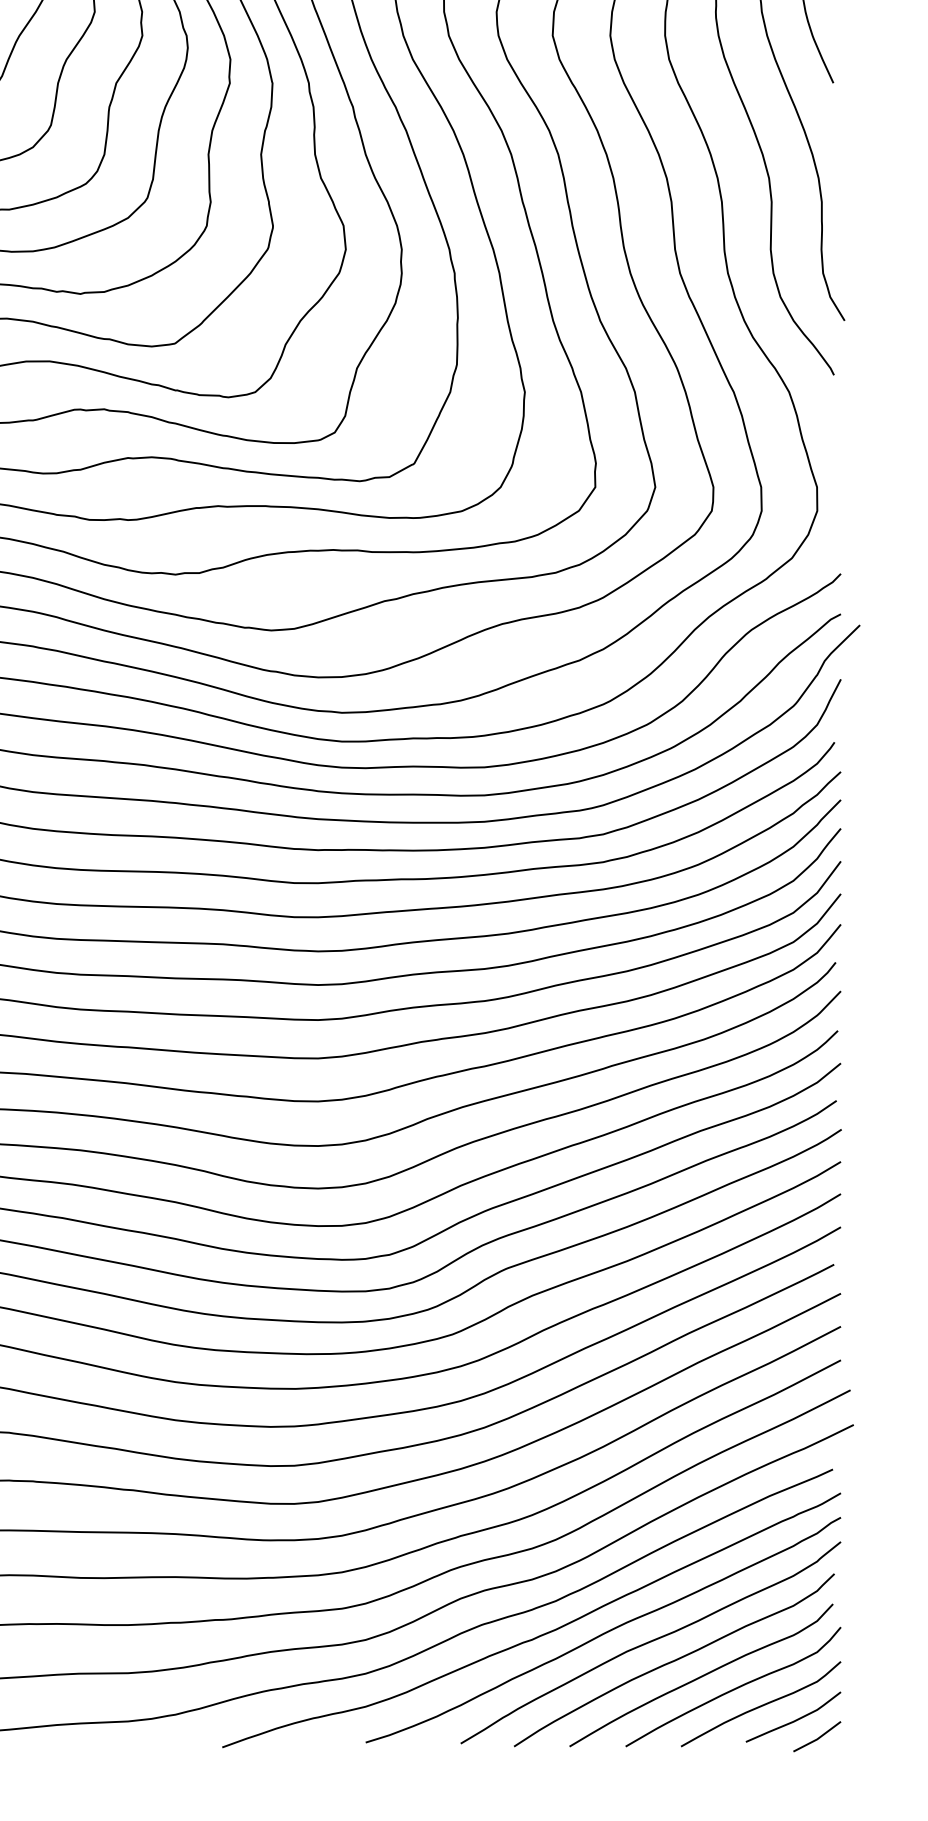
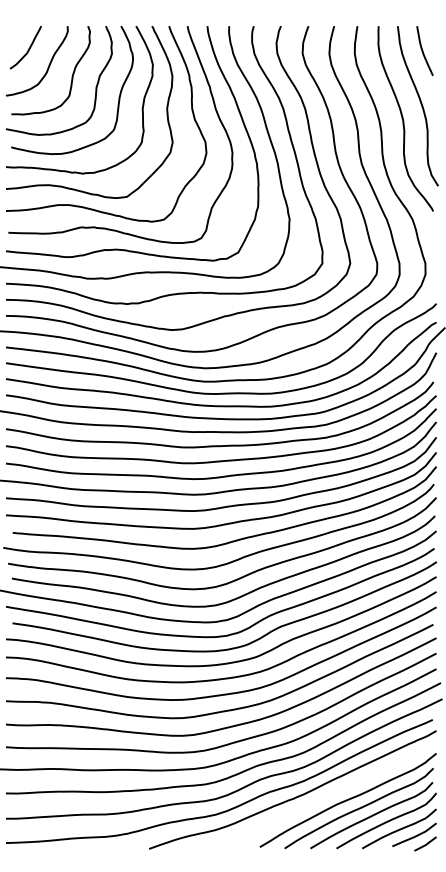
curve: (601, 1632) -> (325, 795), removed

